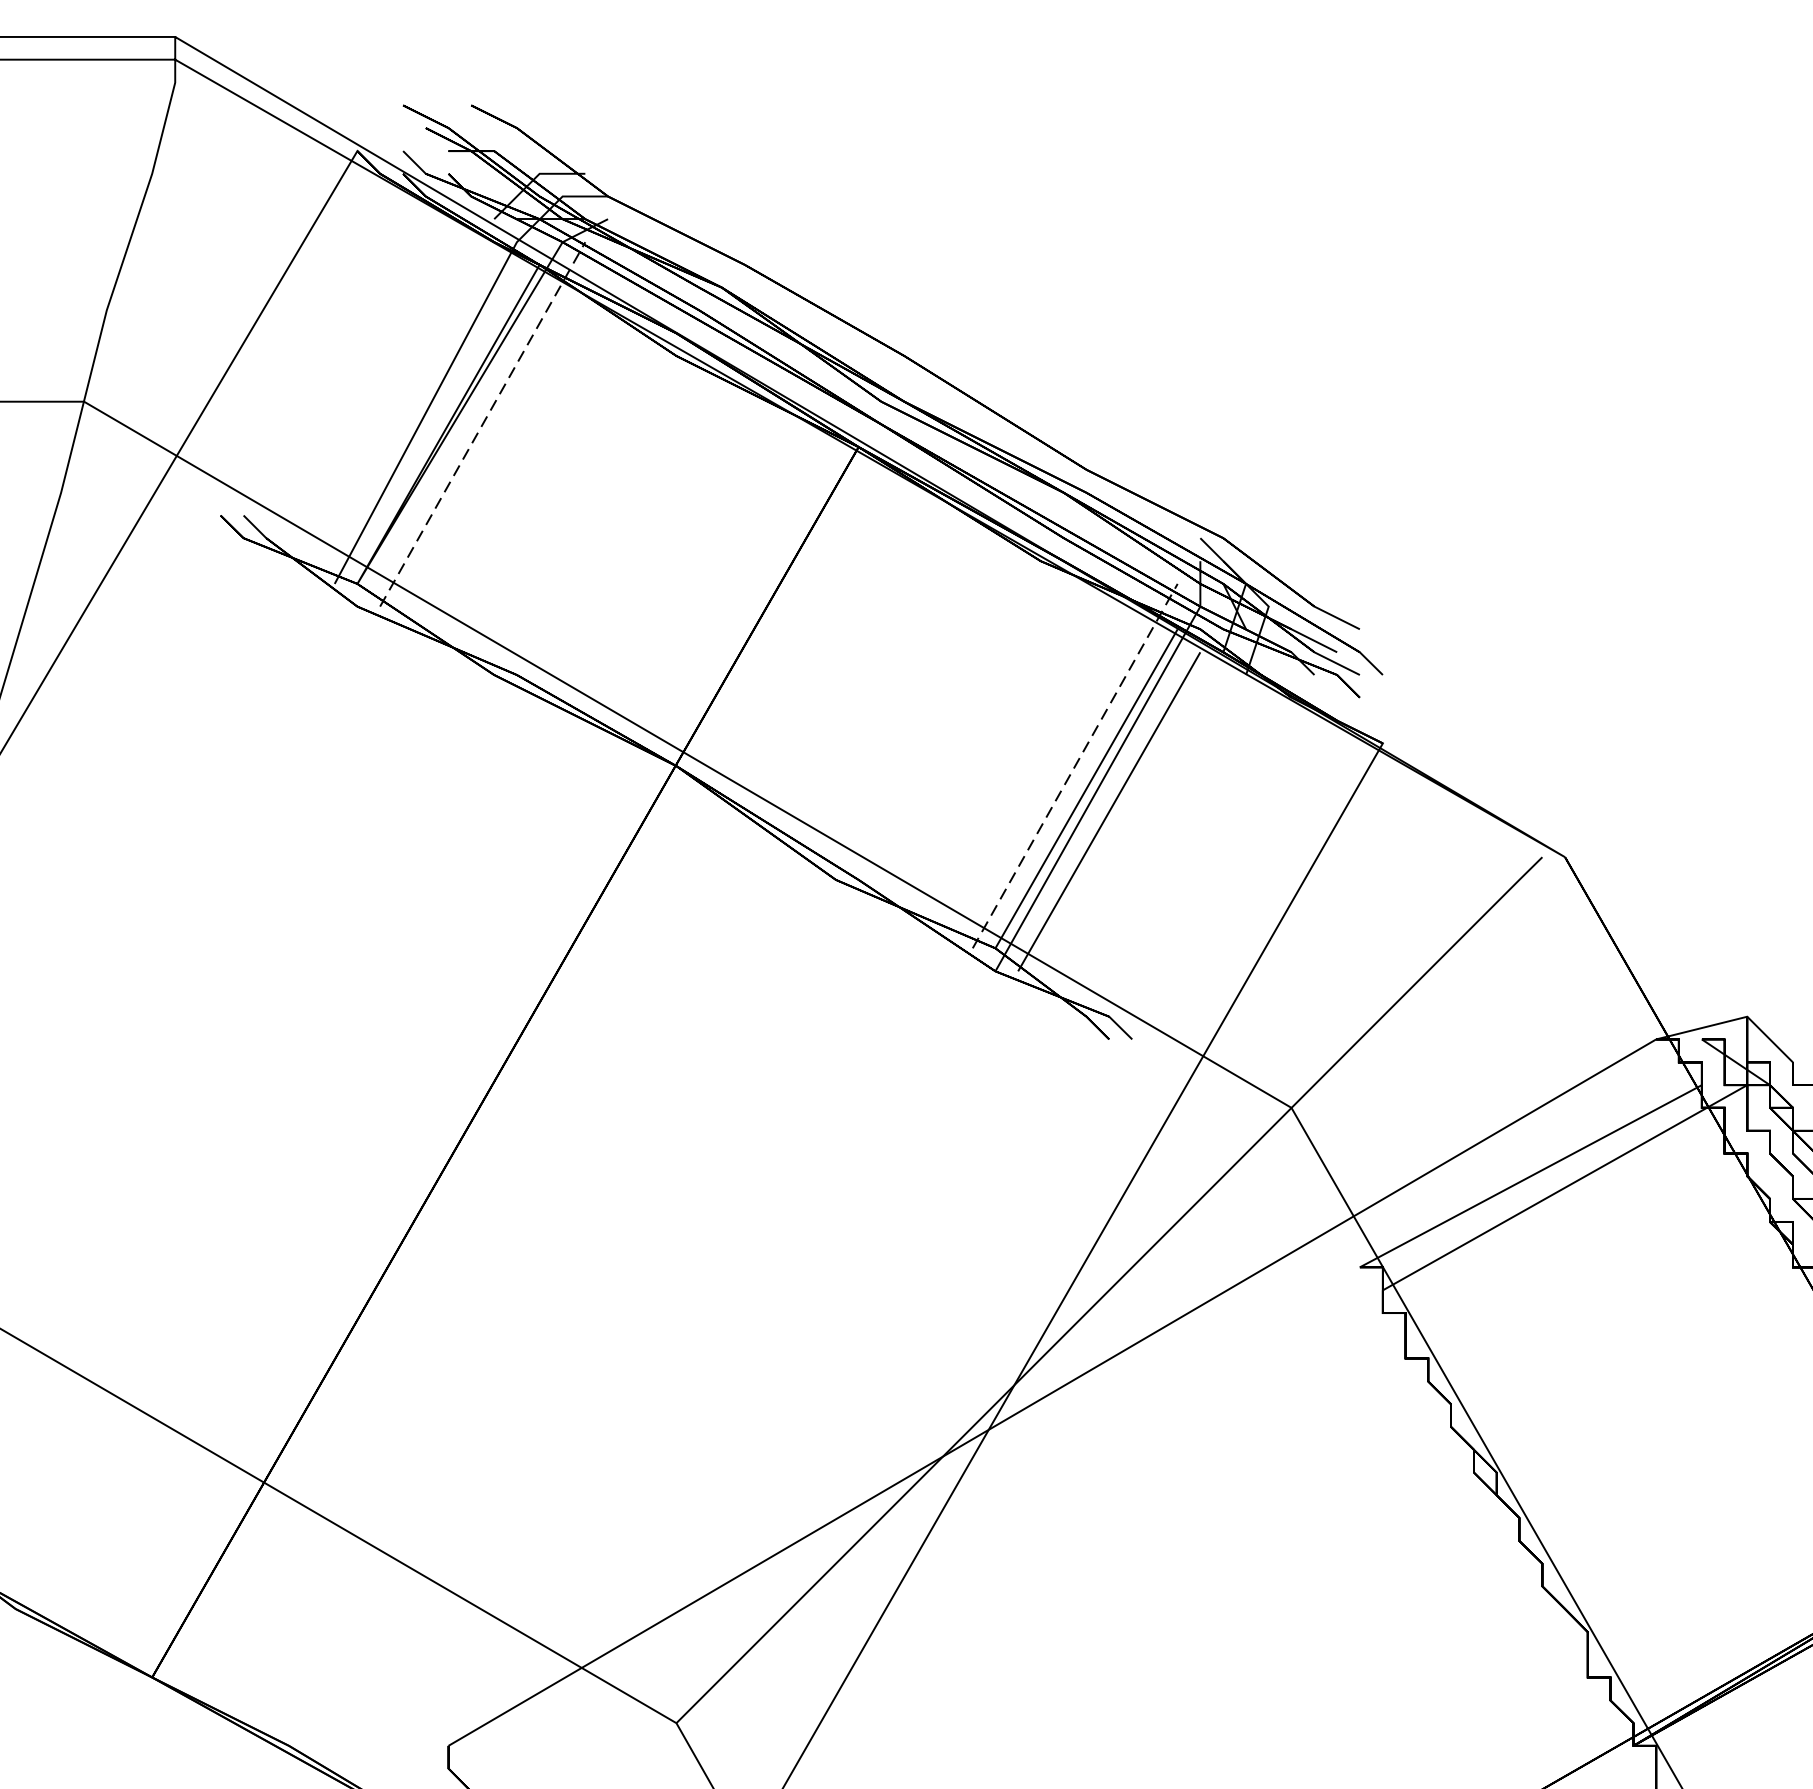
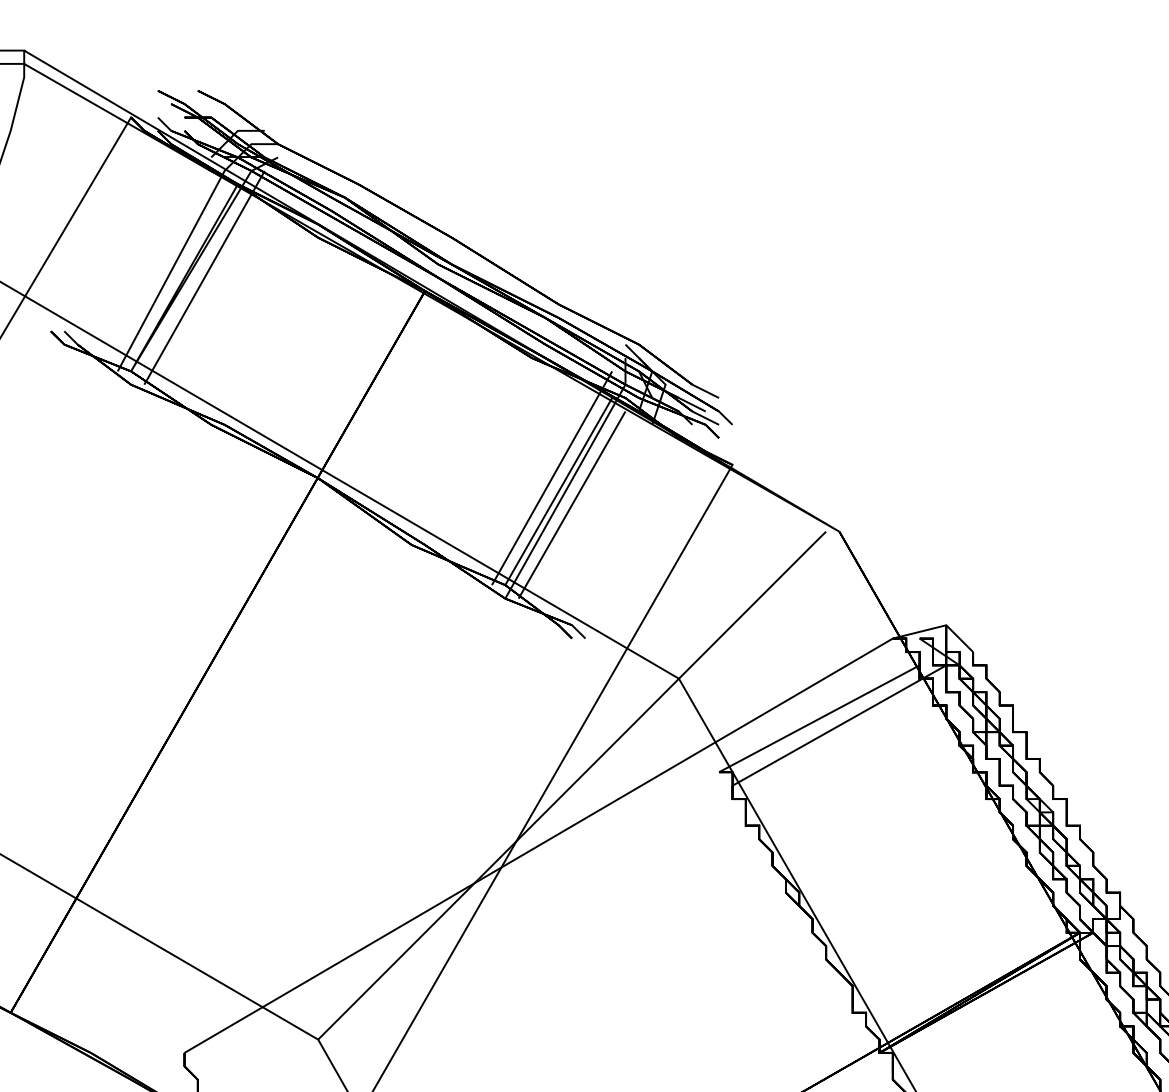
line: (482, 423) -> (204, 277), dashed -> solid
line: (1075, 766) -> (552, 478), dashed -> solid

